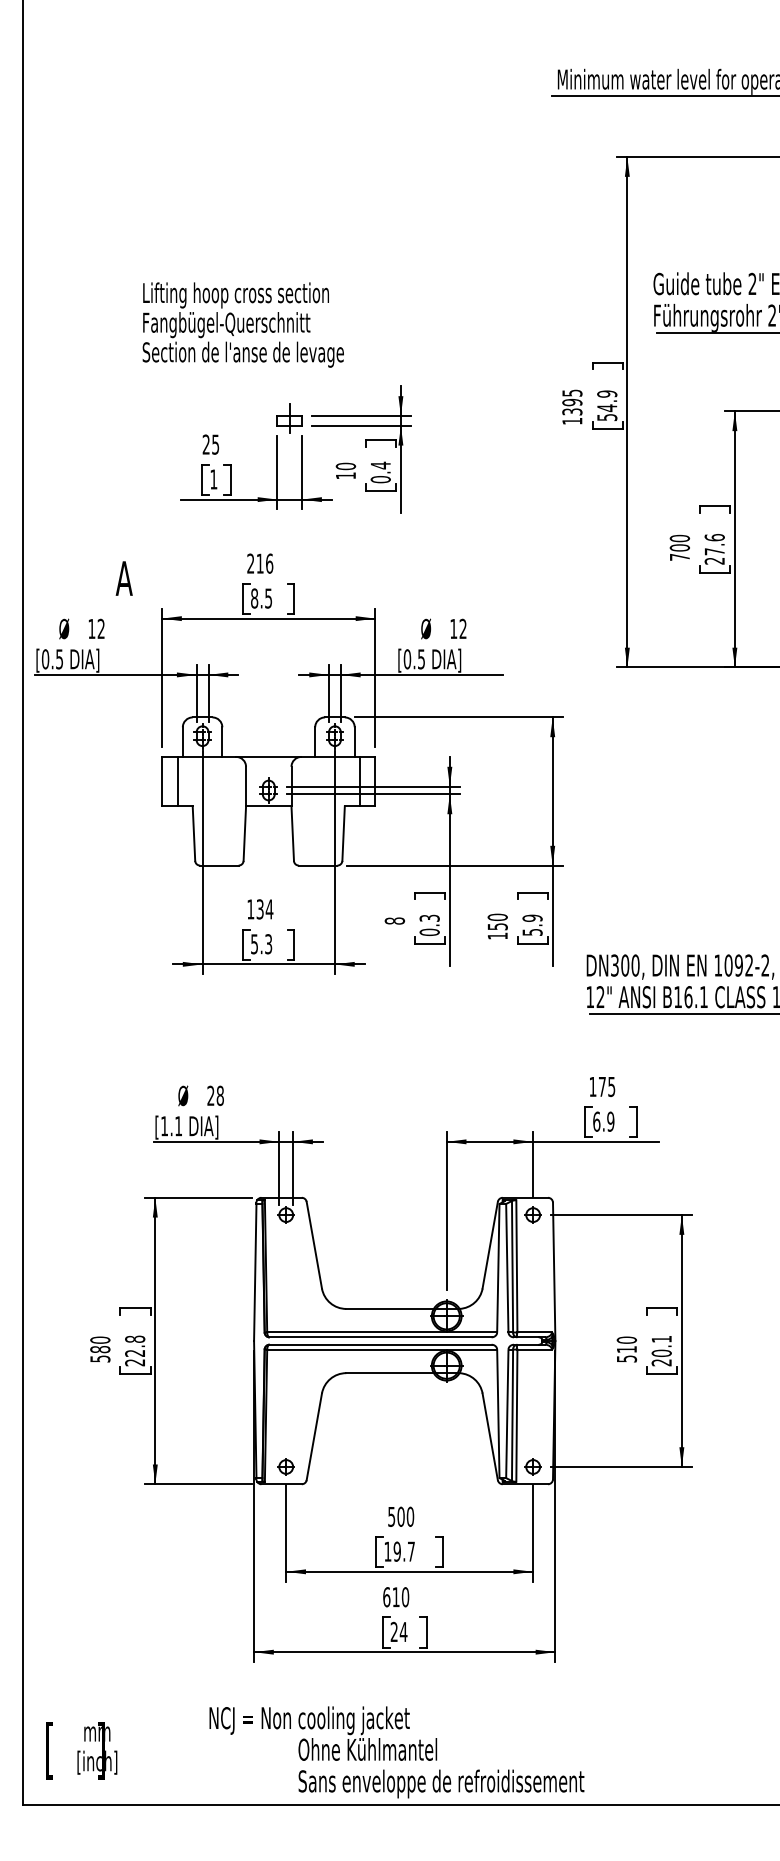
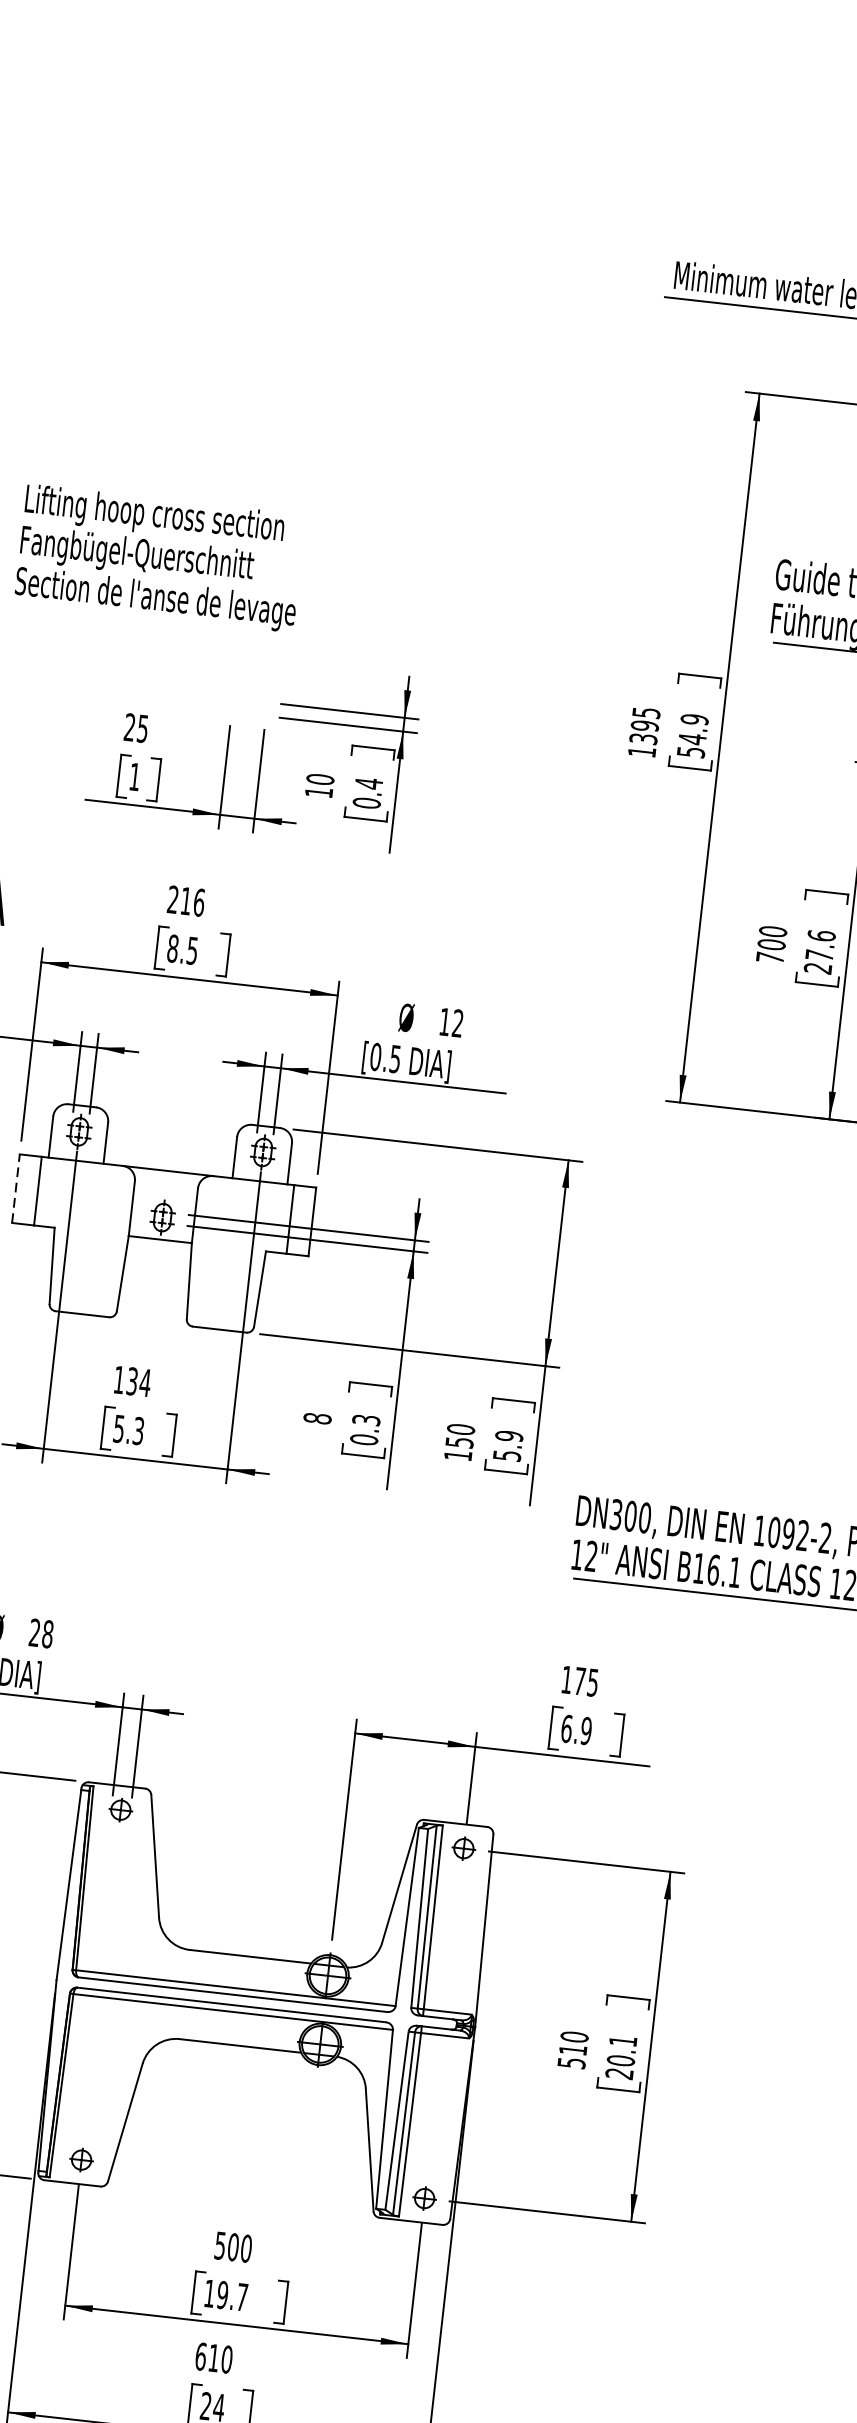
text: (242, 324) -> (159, 557), moved
part: (289, 418) -> (249, 704), removed
line: (162, 781) -> (16, 1188), solid -> dashed

